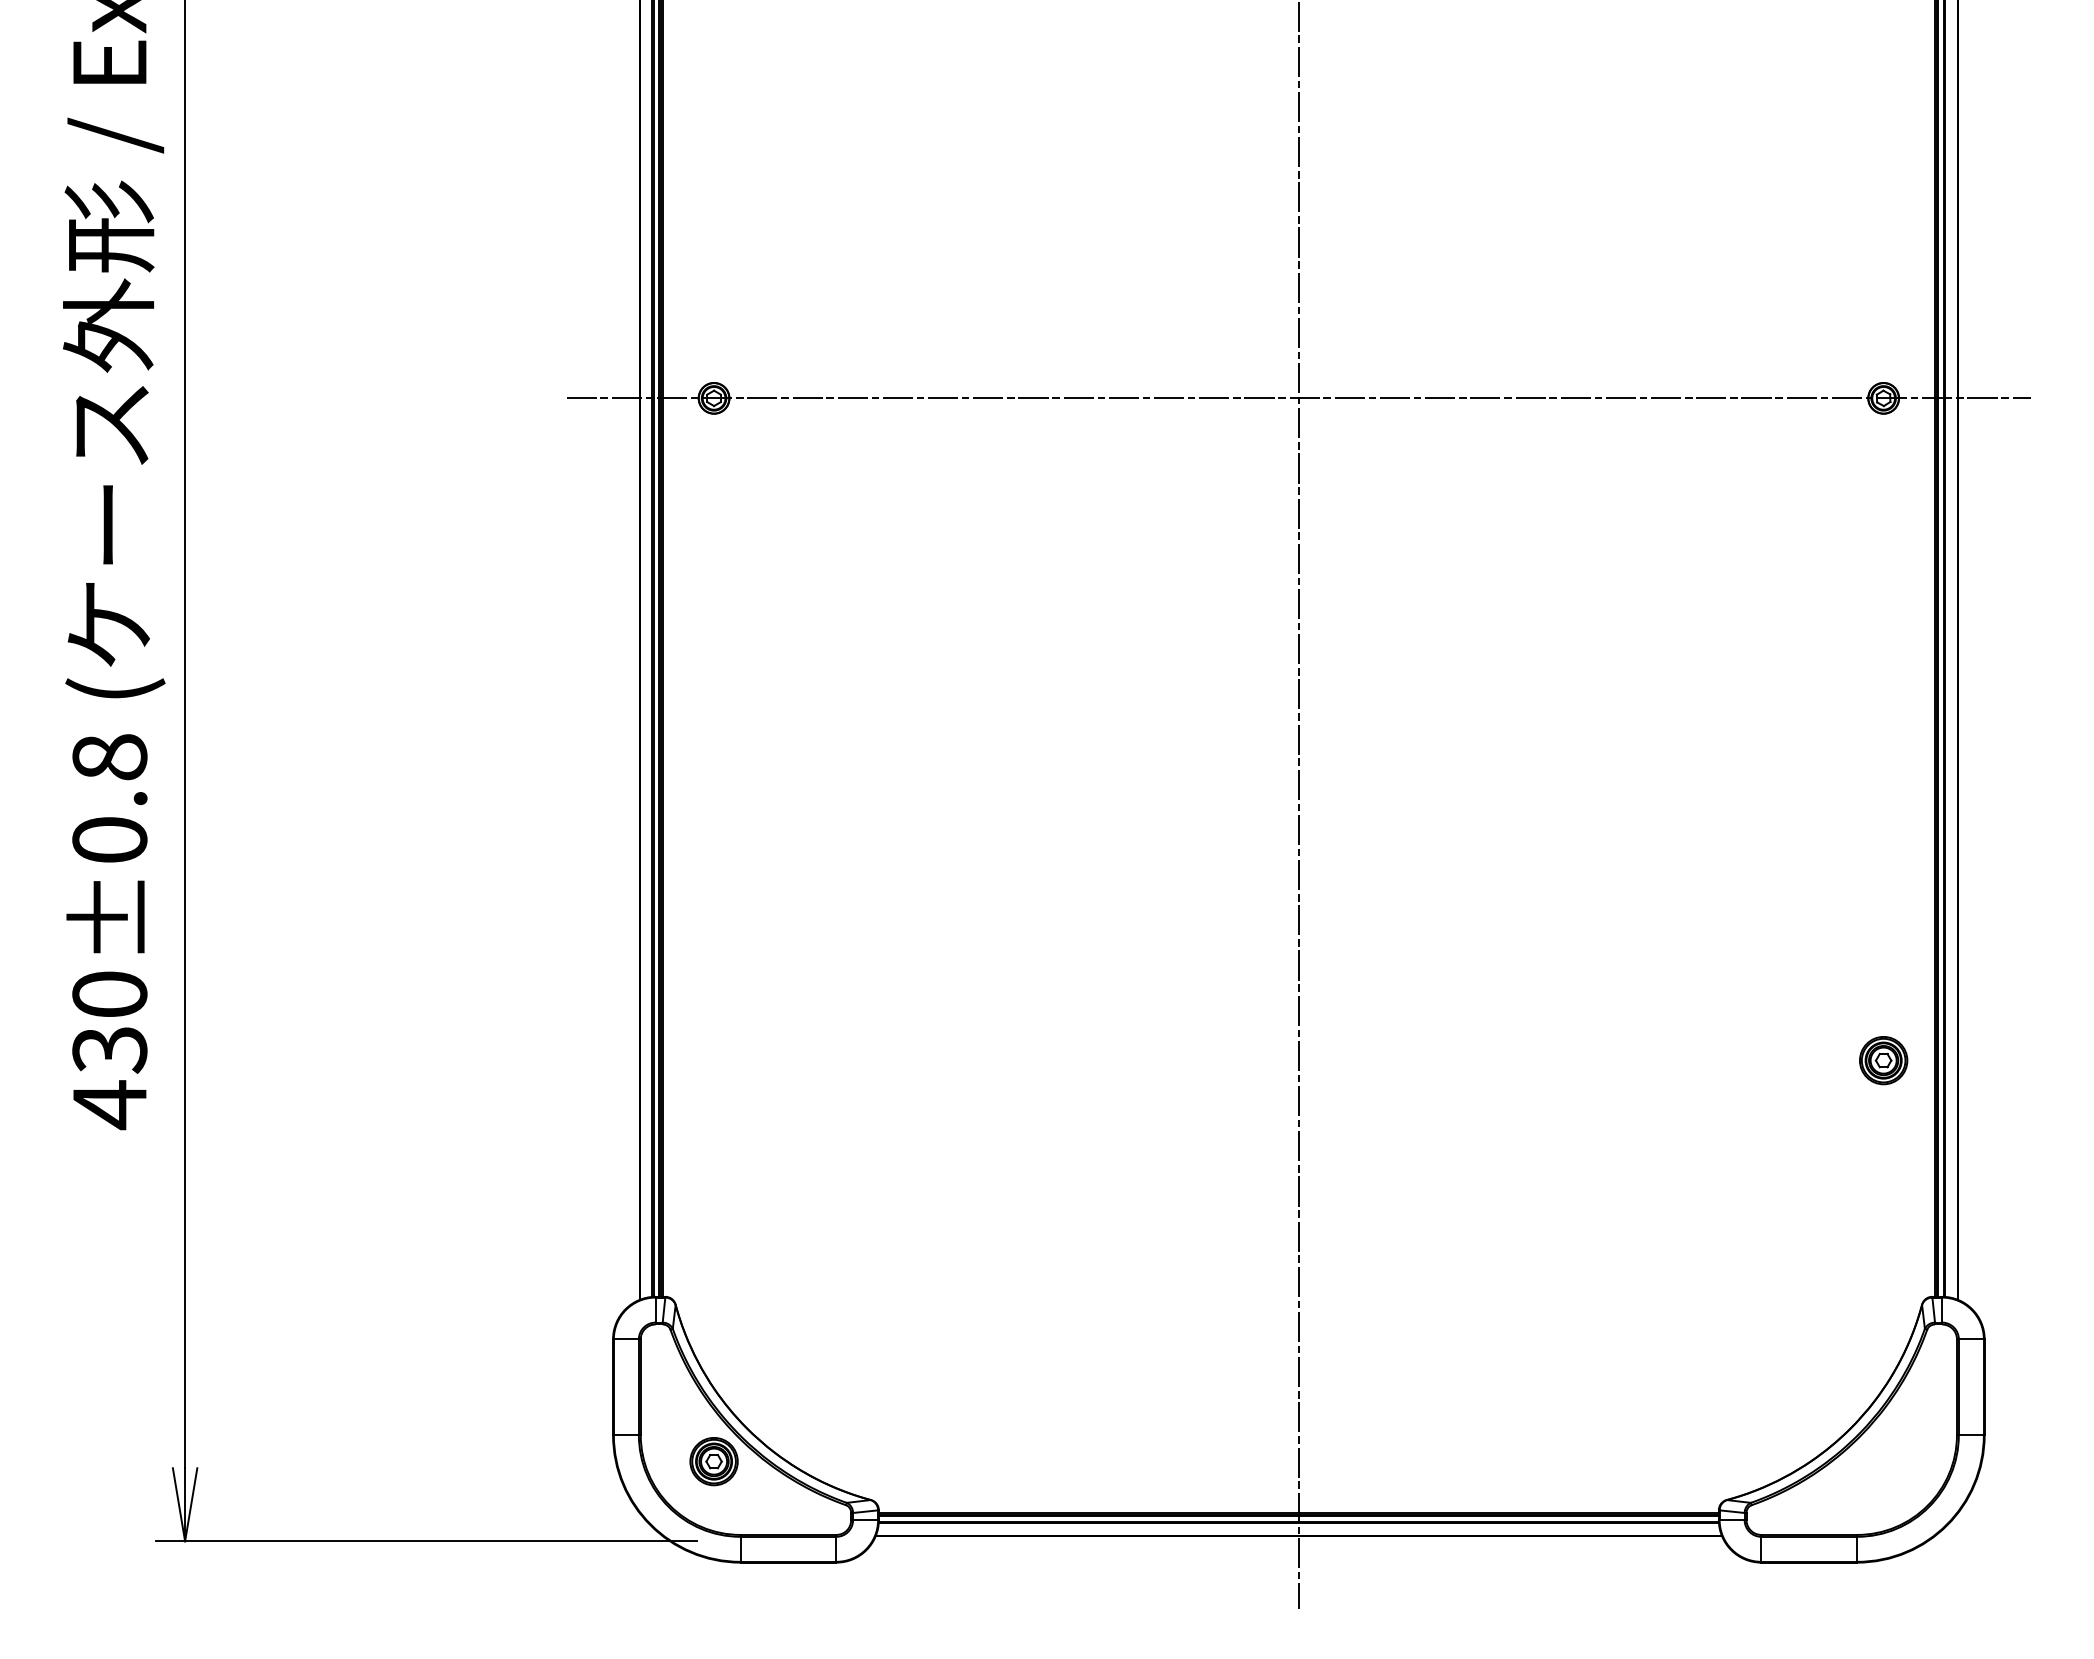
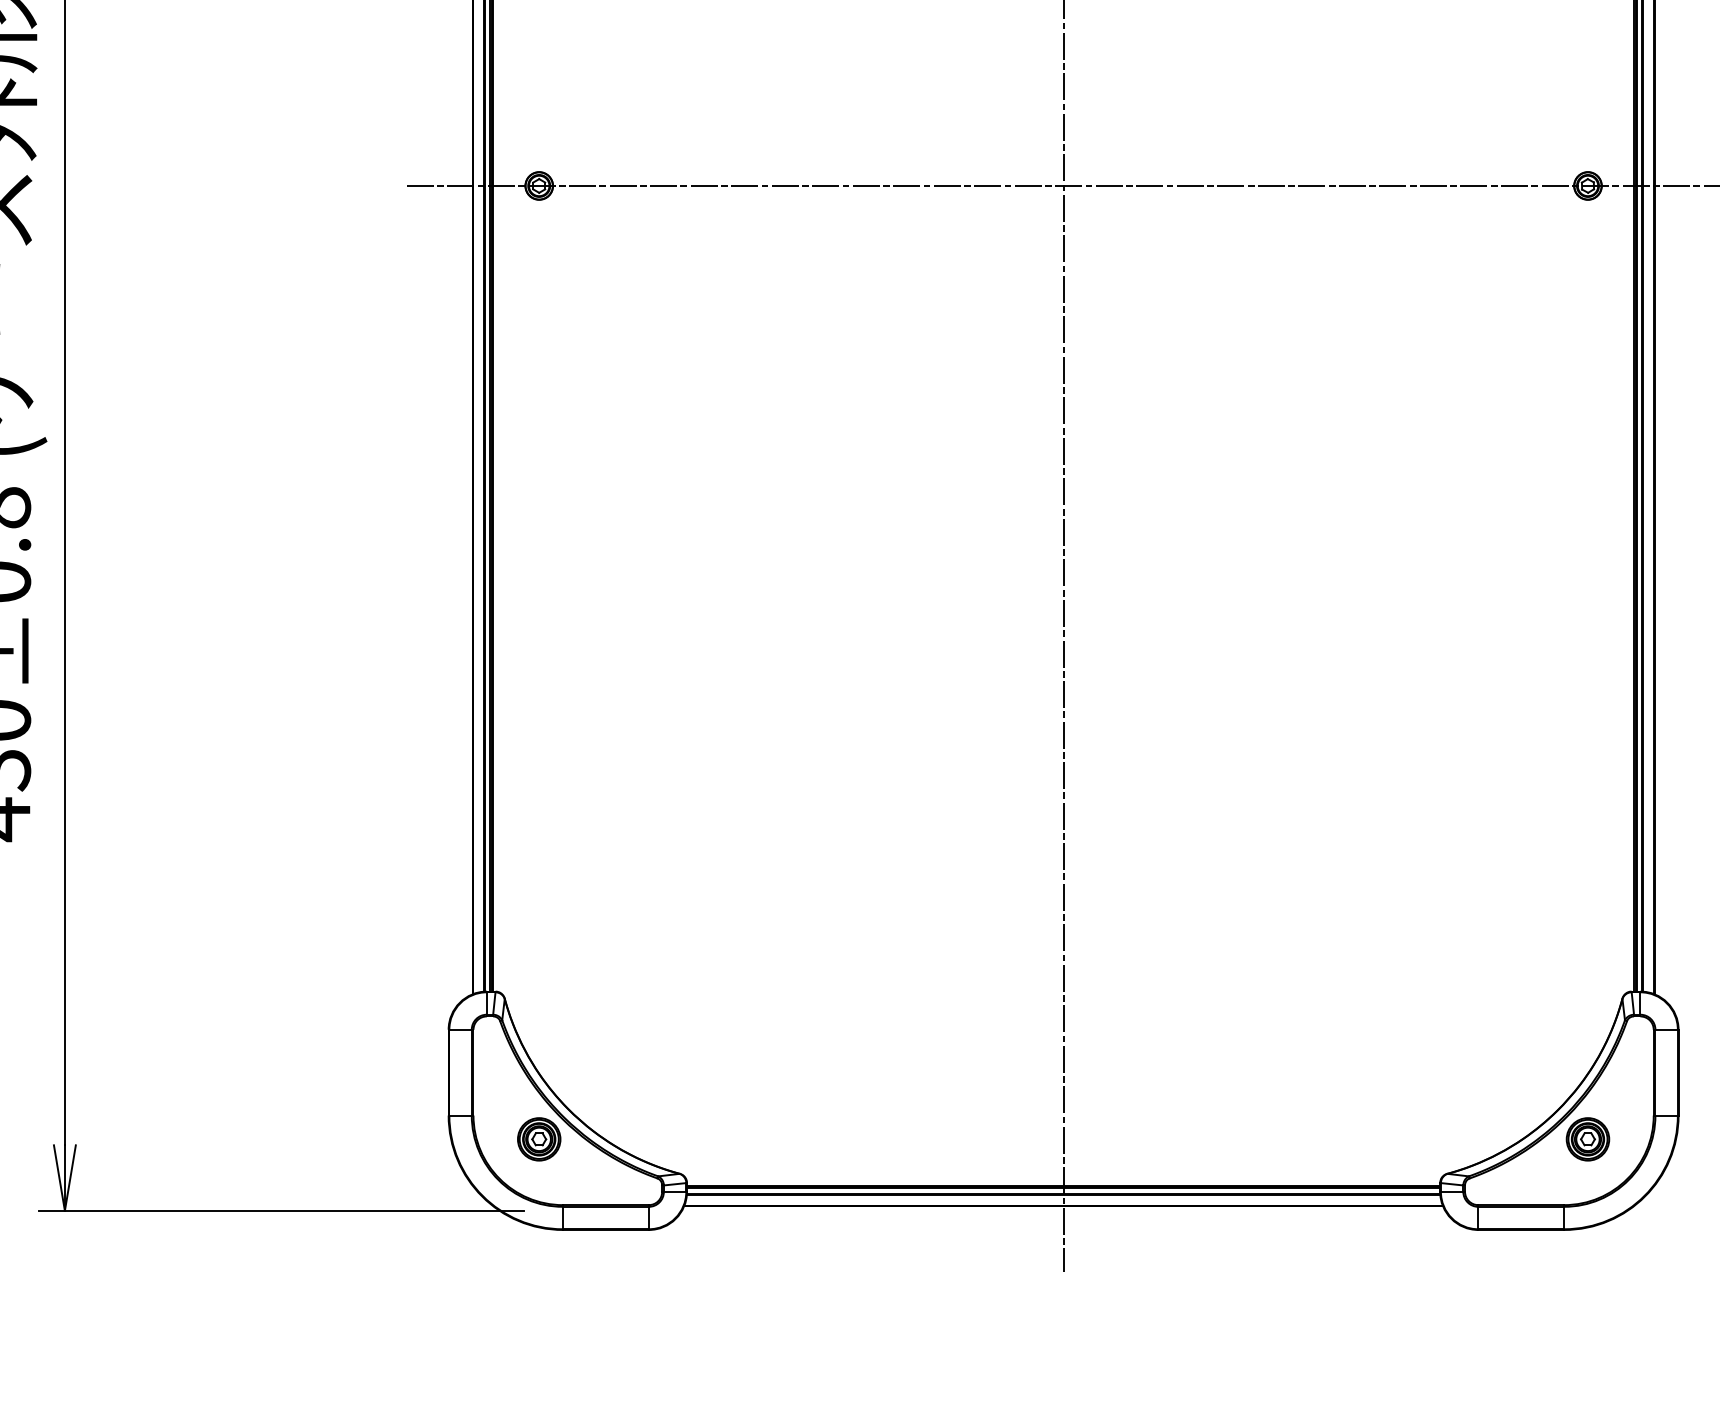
part: (1883, 1060) -> (1587, 1139), moved

